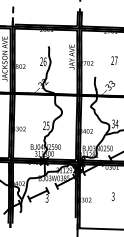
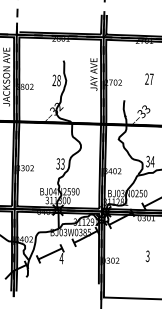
text: (44, 61) -> (58, 80), 26 -> 28
text: (46, 125) -> (60, 163), 25 -> 33
text: (47, 198) -> (61, 258), 3 -> 4

